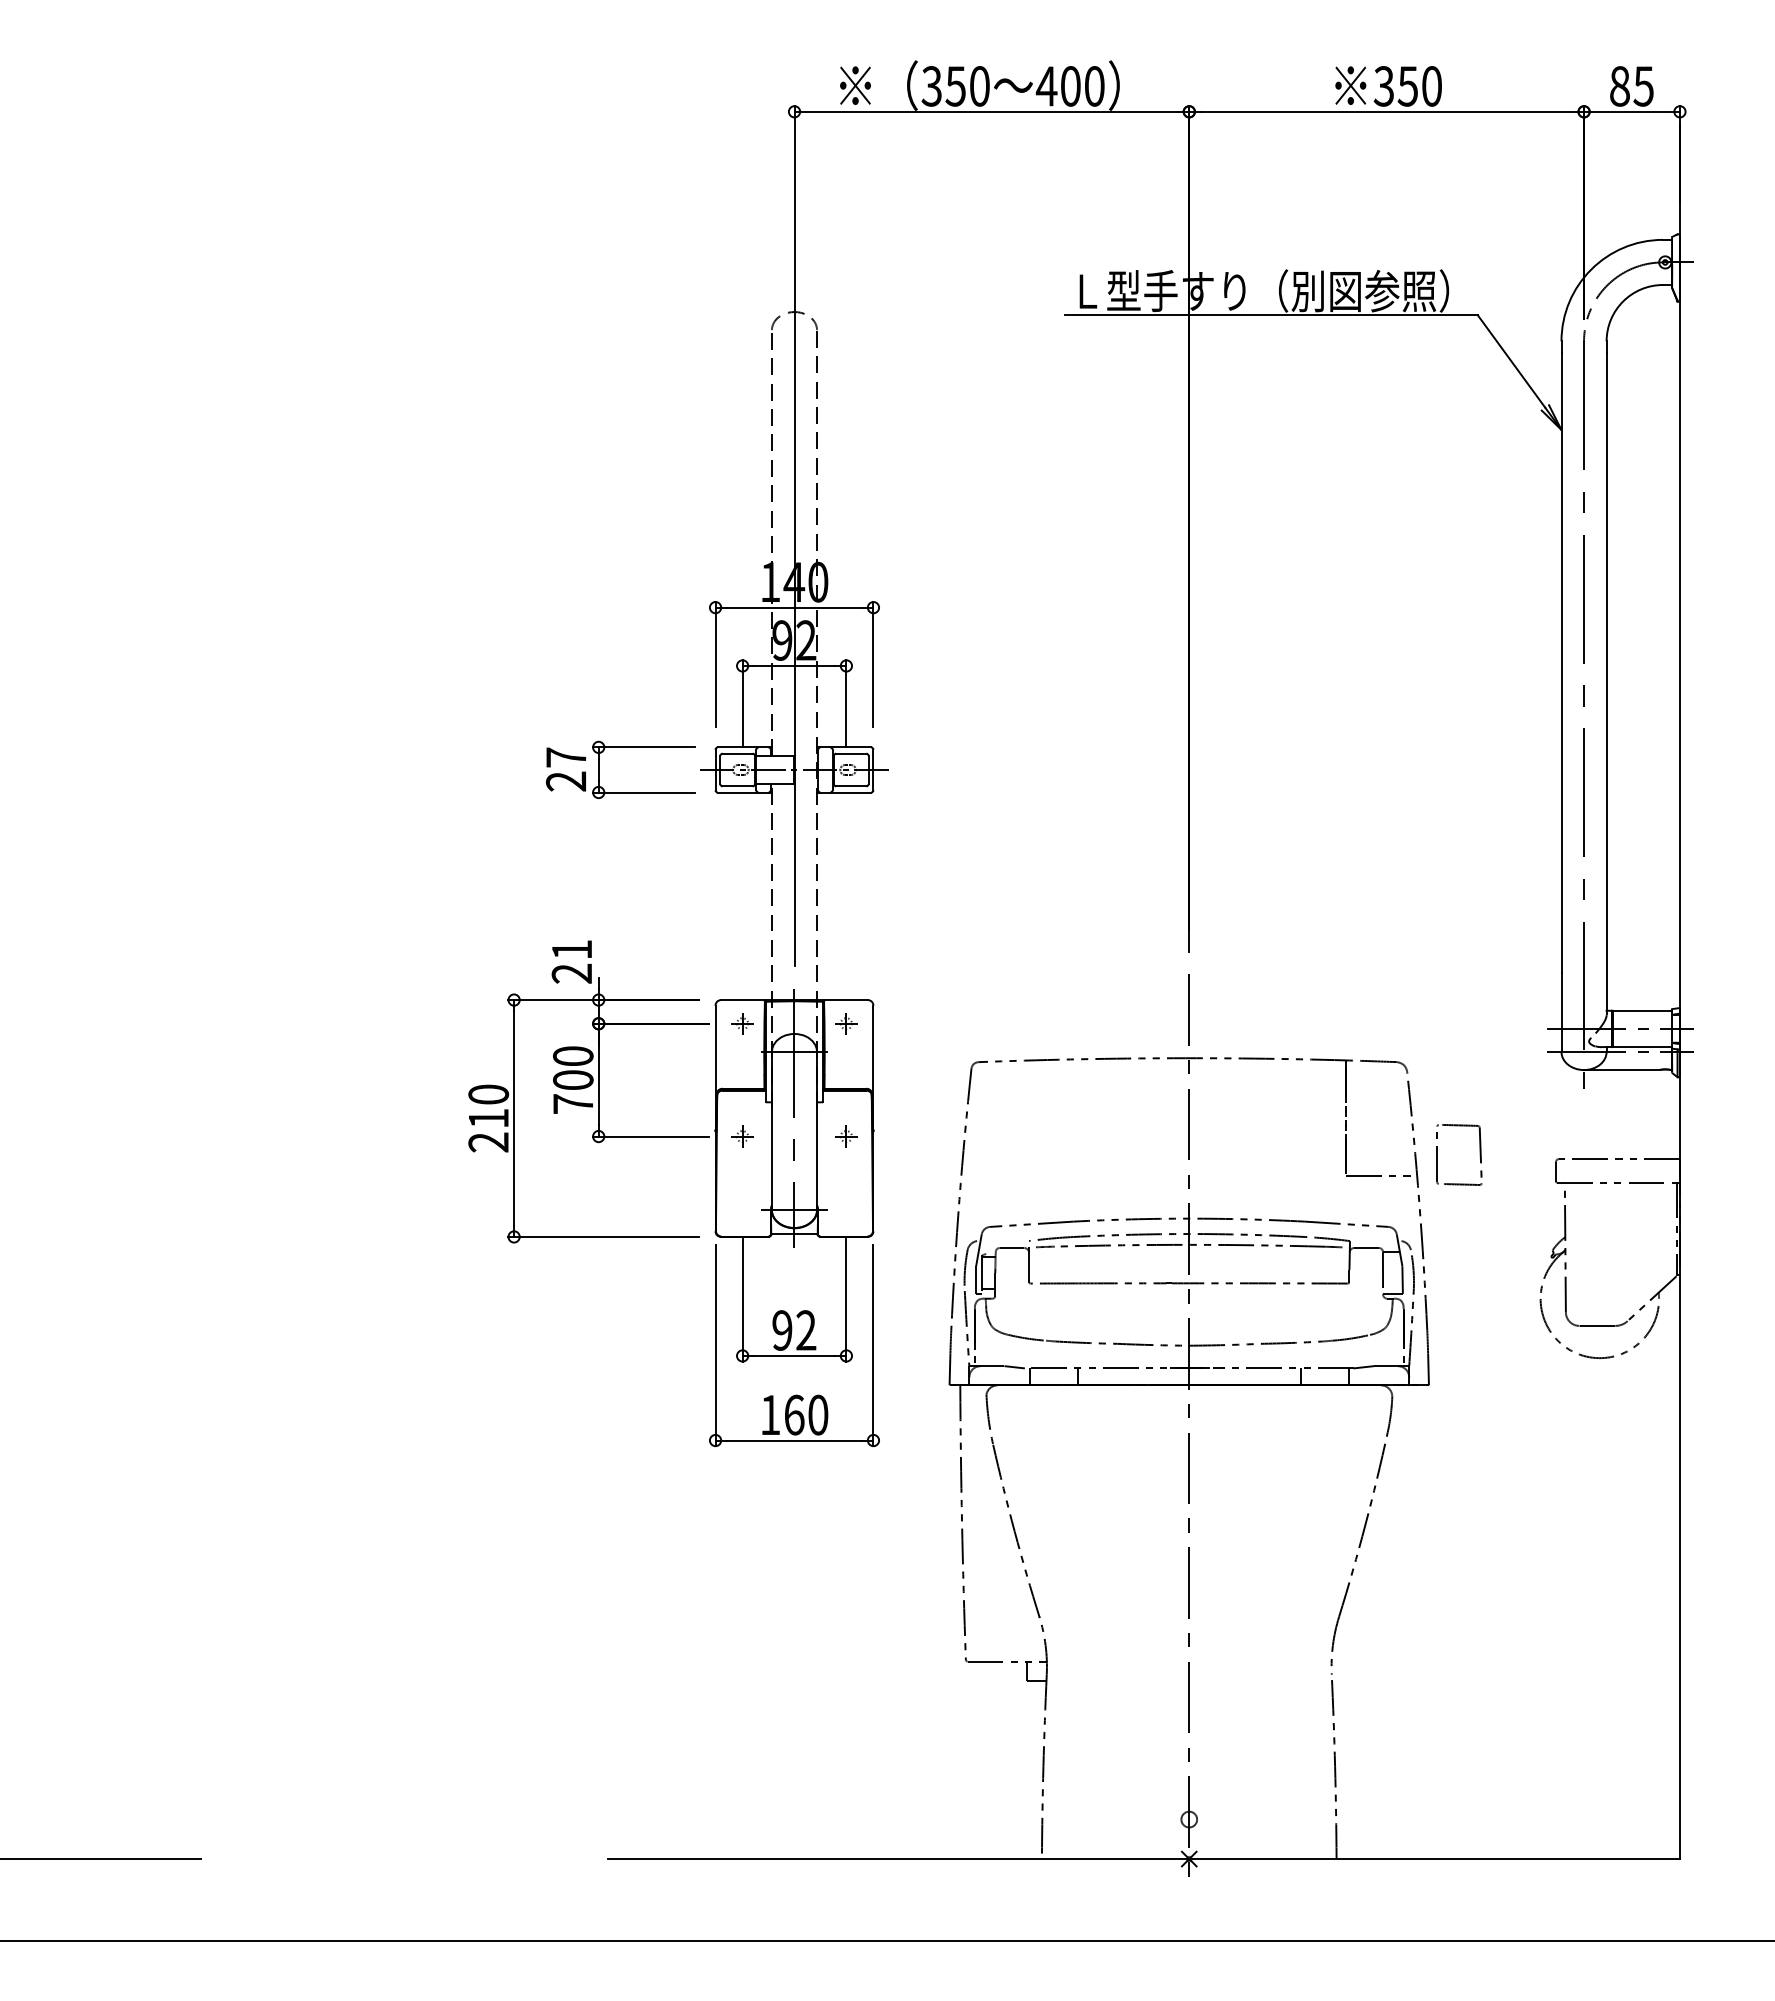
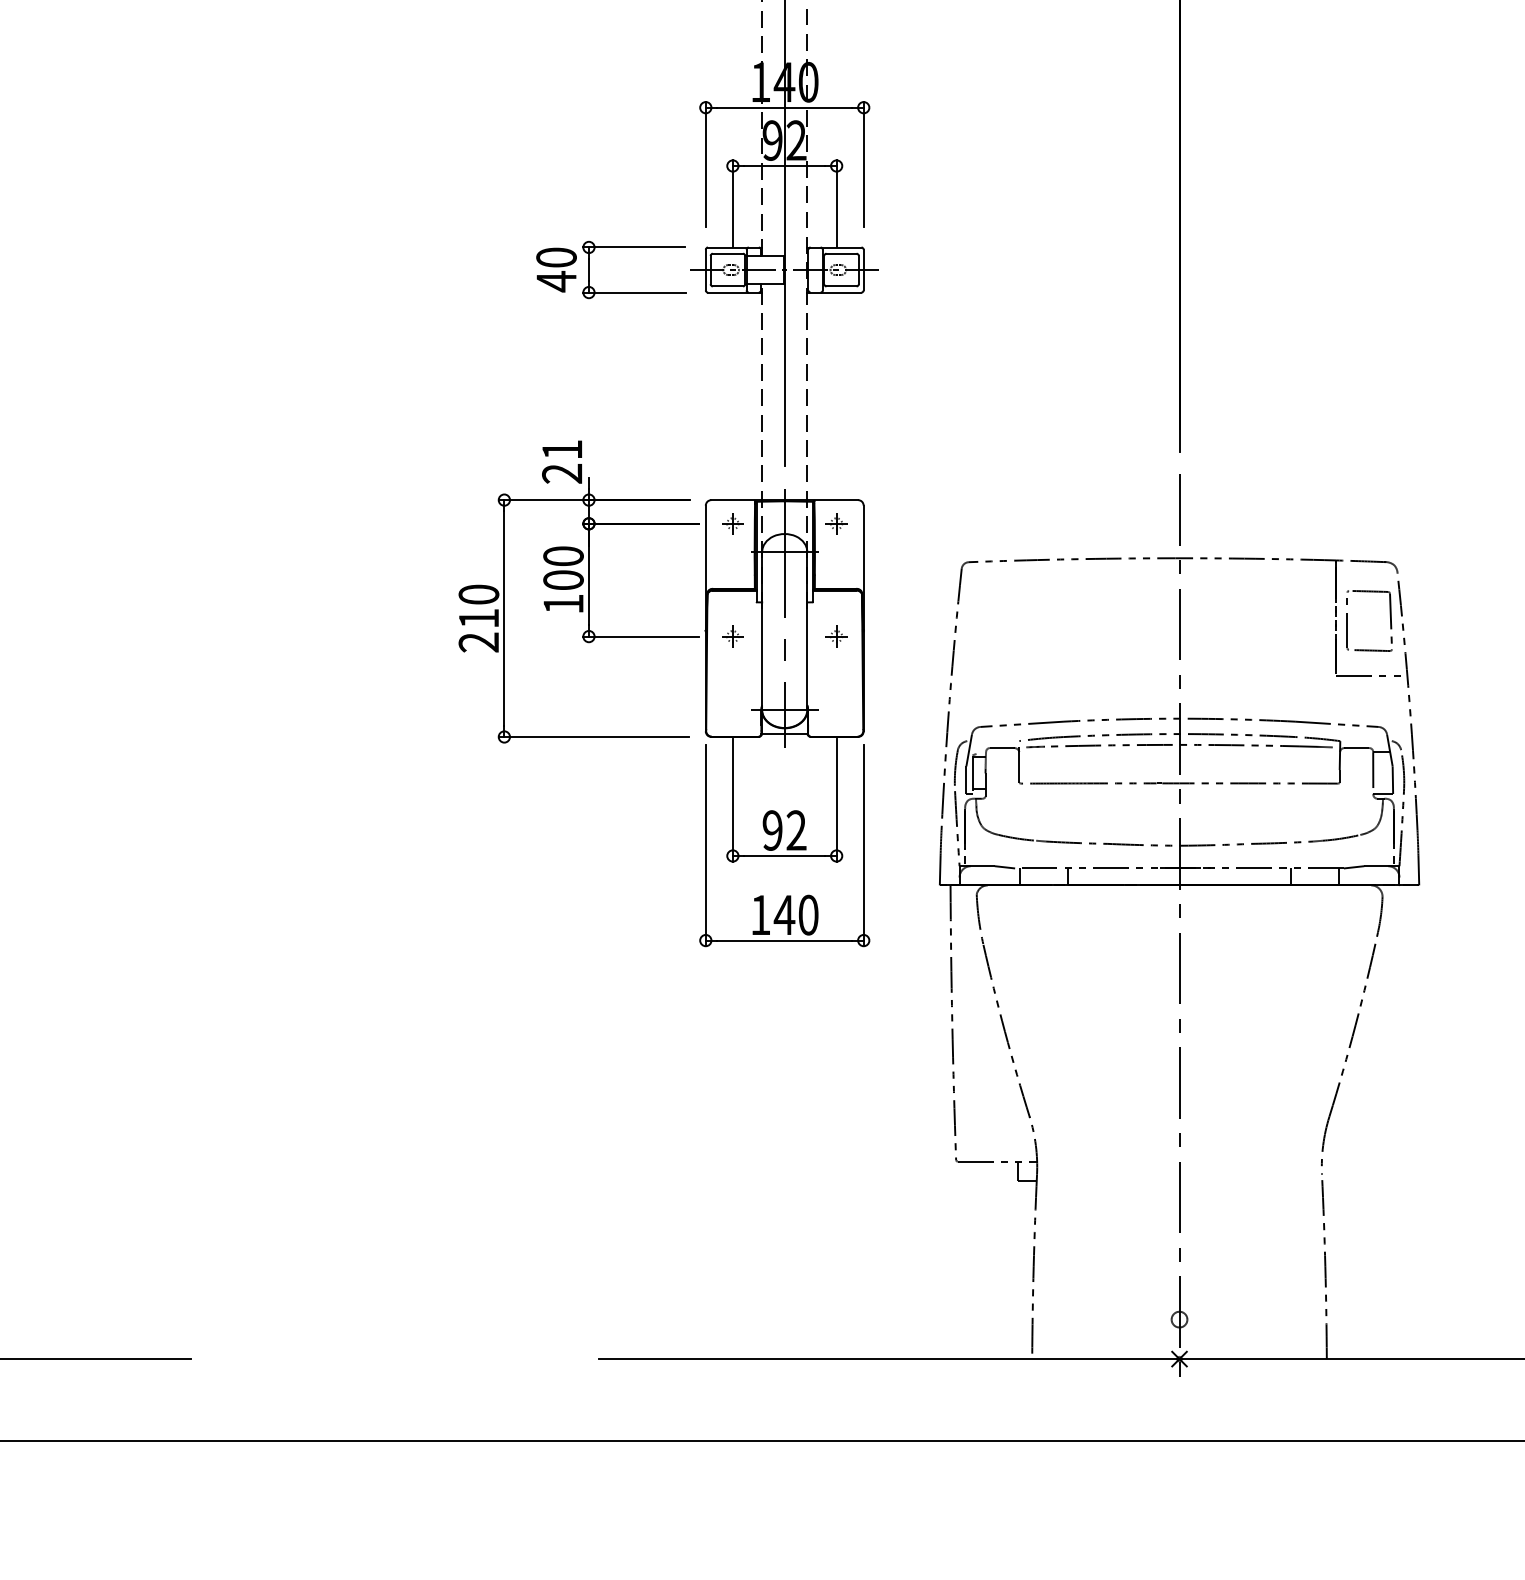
text: (566, 769) -> (556, 269), 27 -> 40
text: (572, 1103) -> (562, 603), 700 -> 100
part: (1479, 1154) -> (1389, 620), moved
text: (794, 1414) -> (784, 914), 160 -> 140

